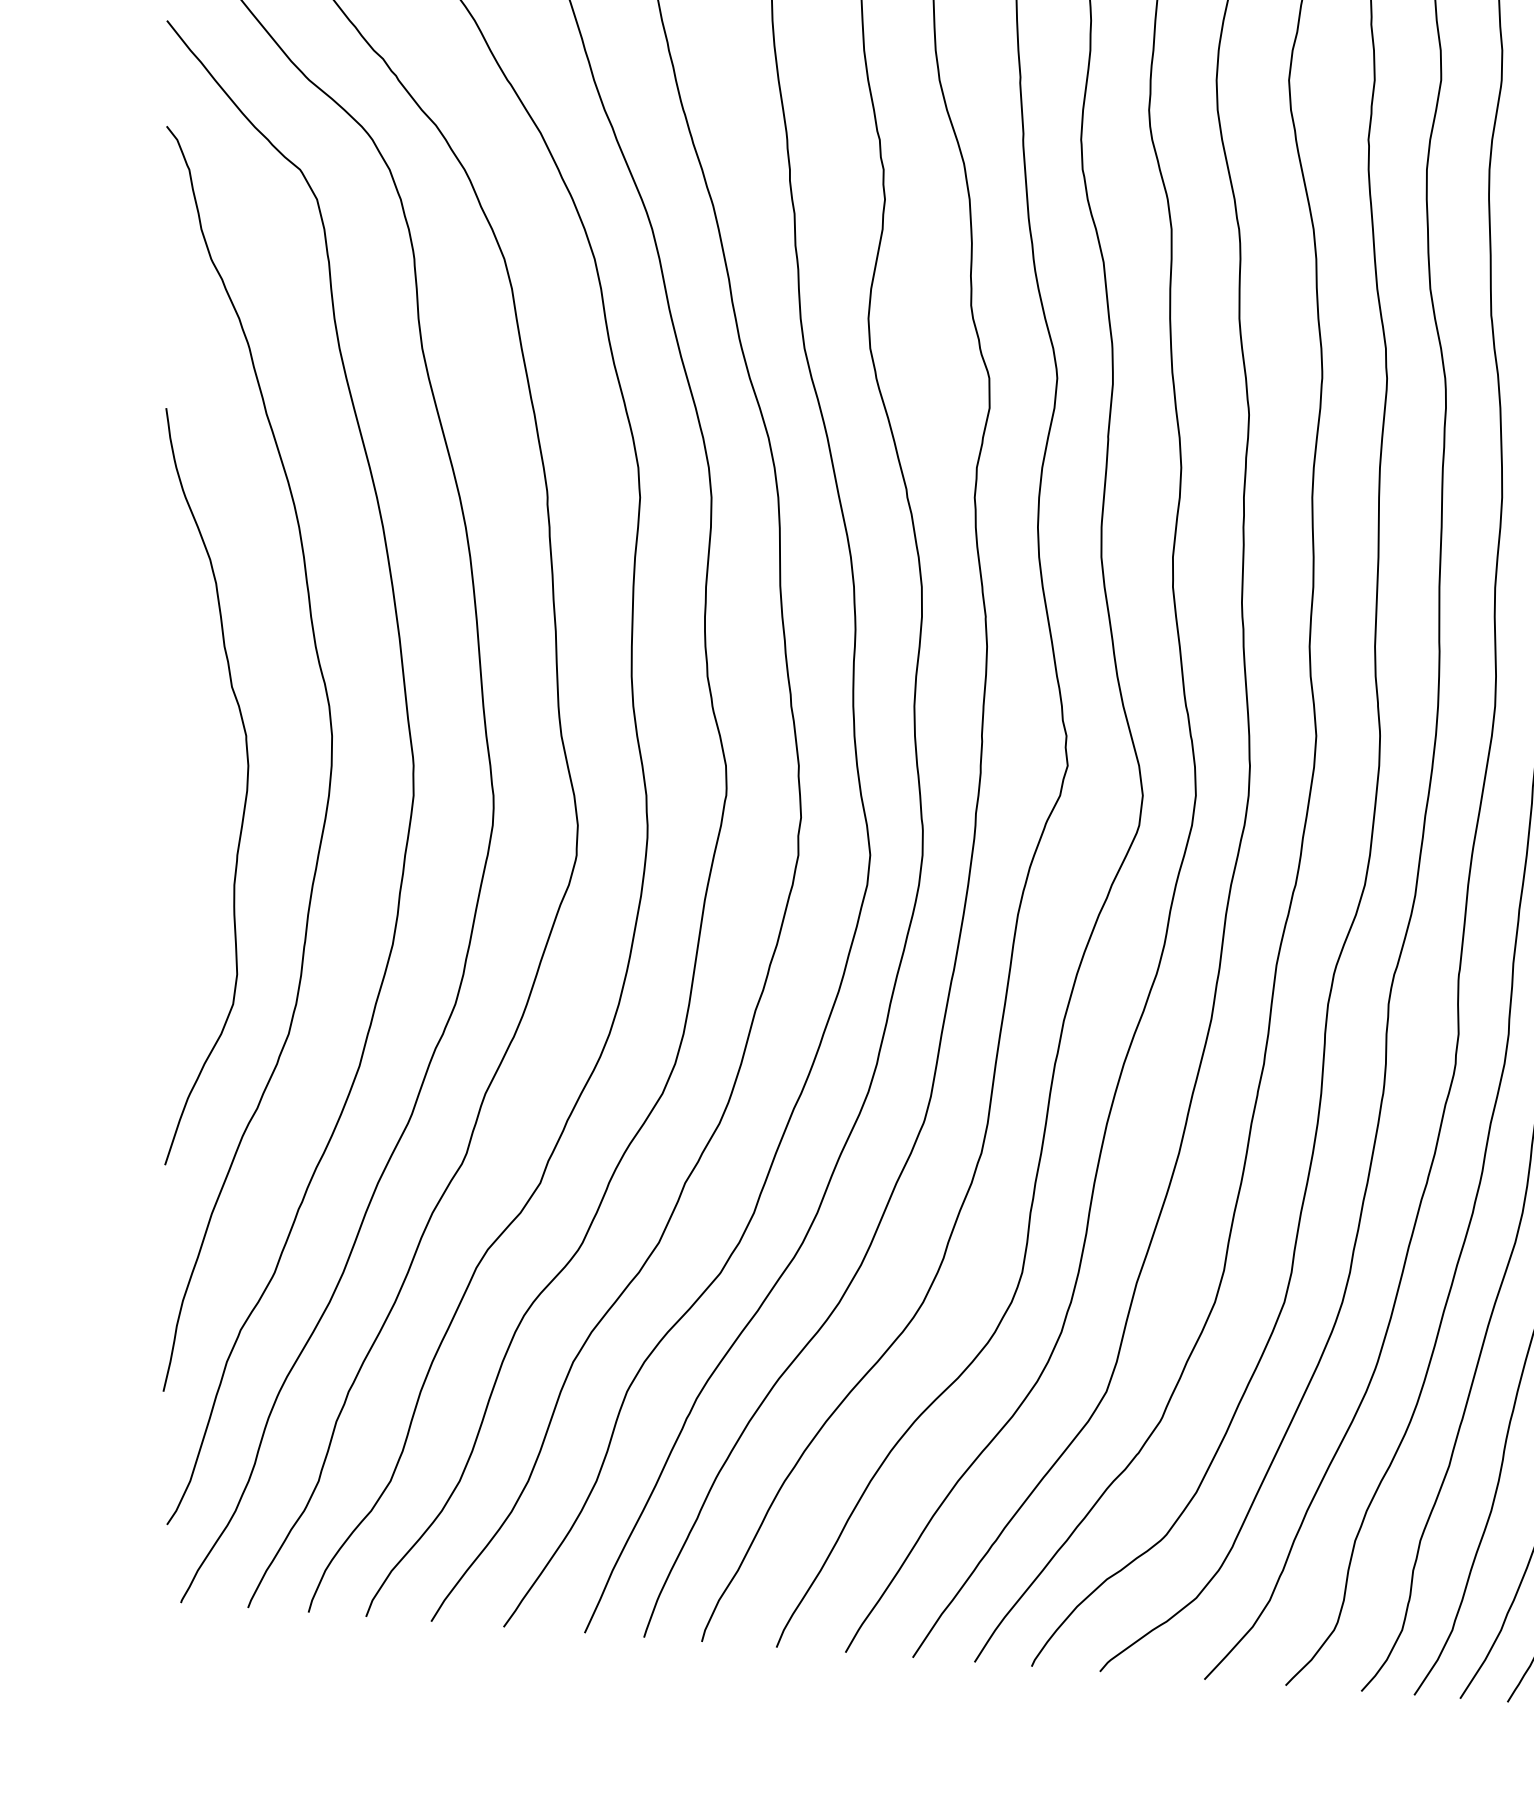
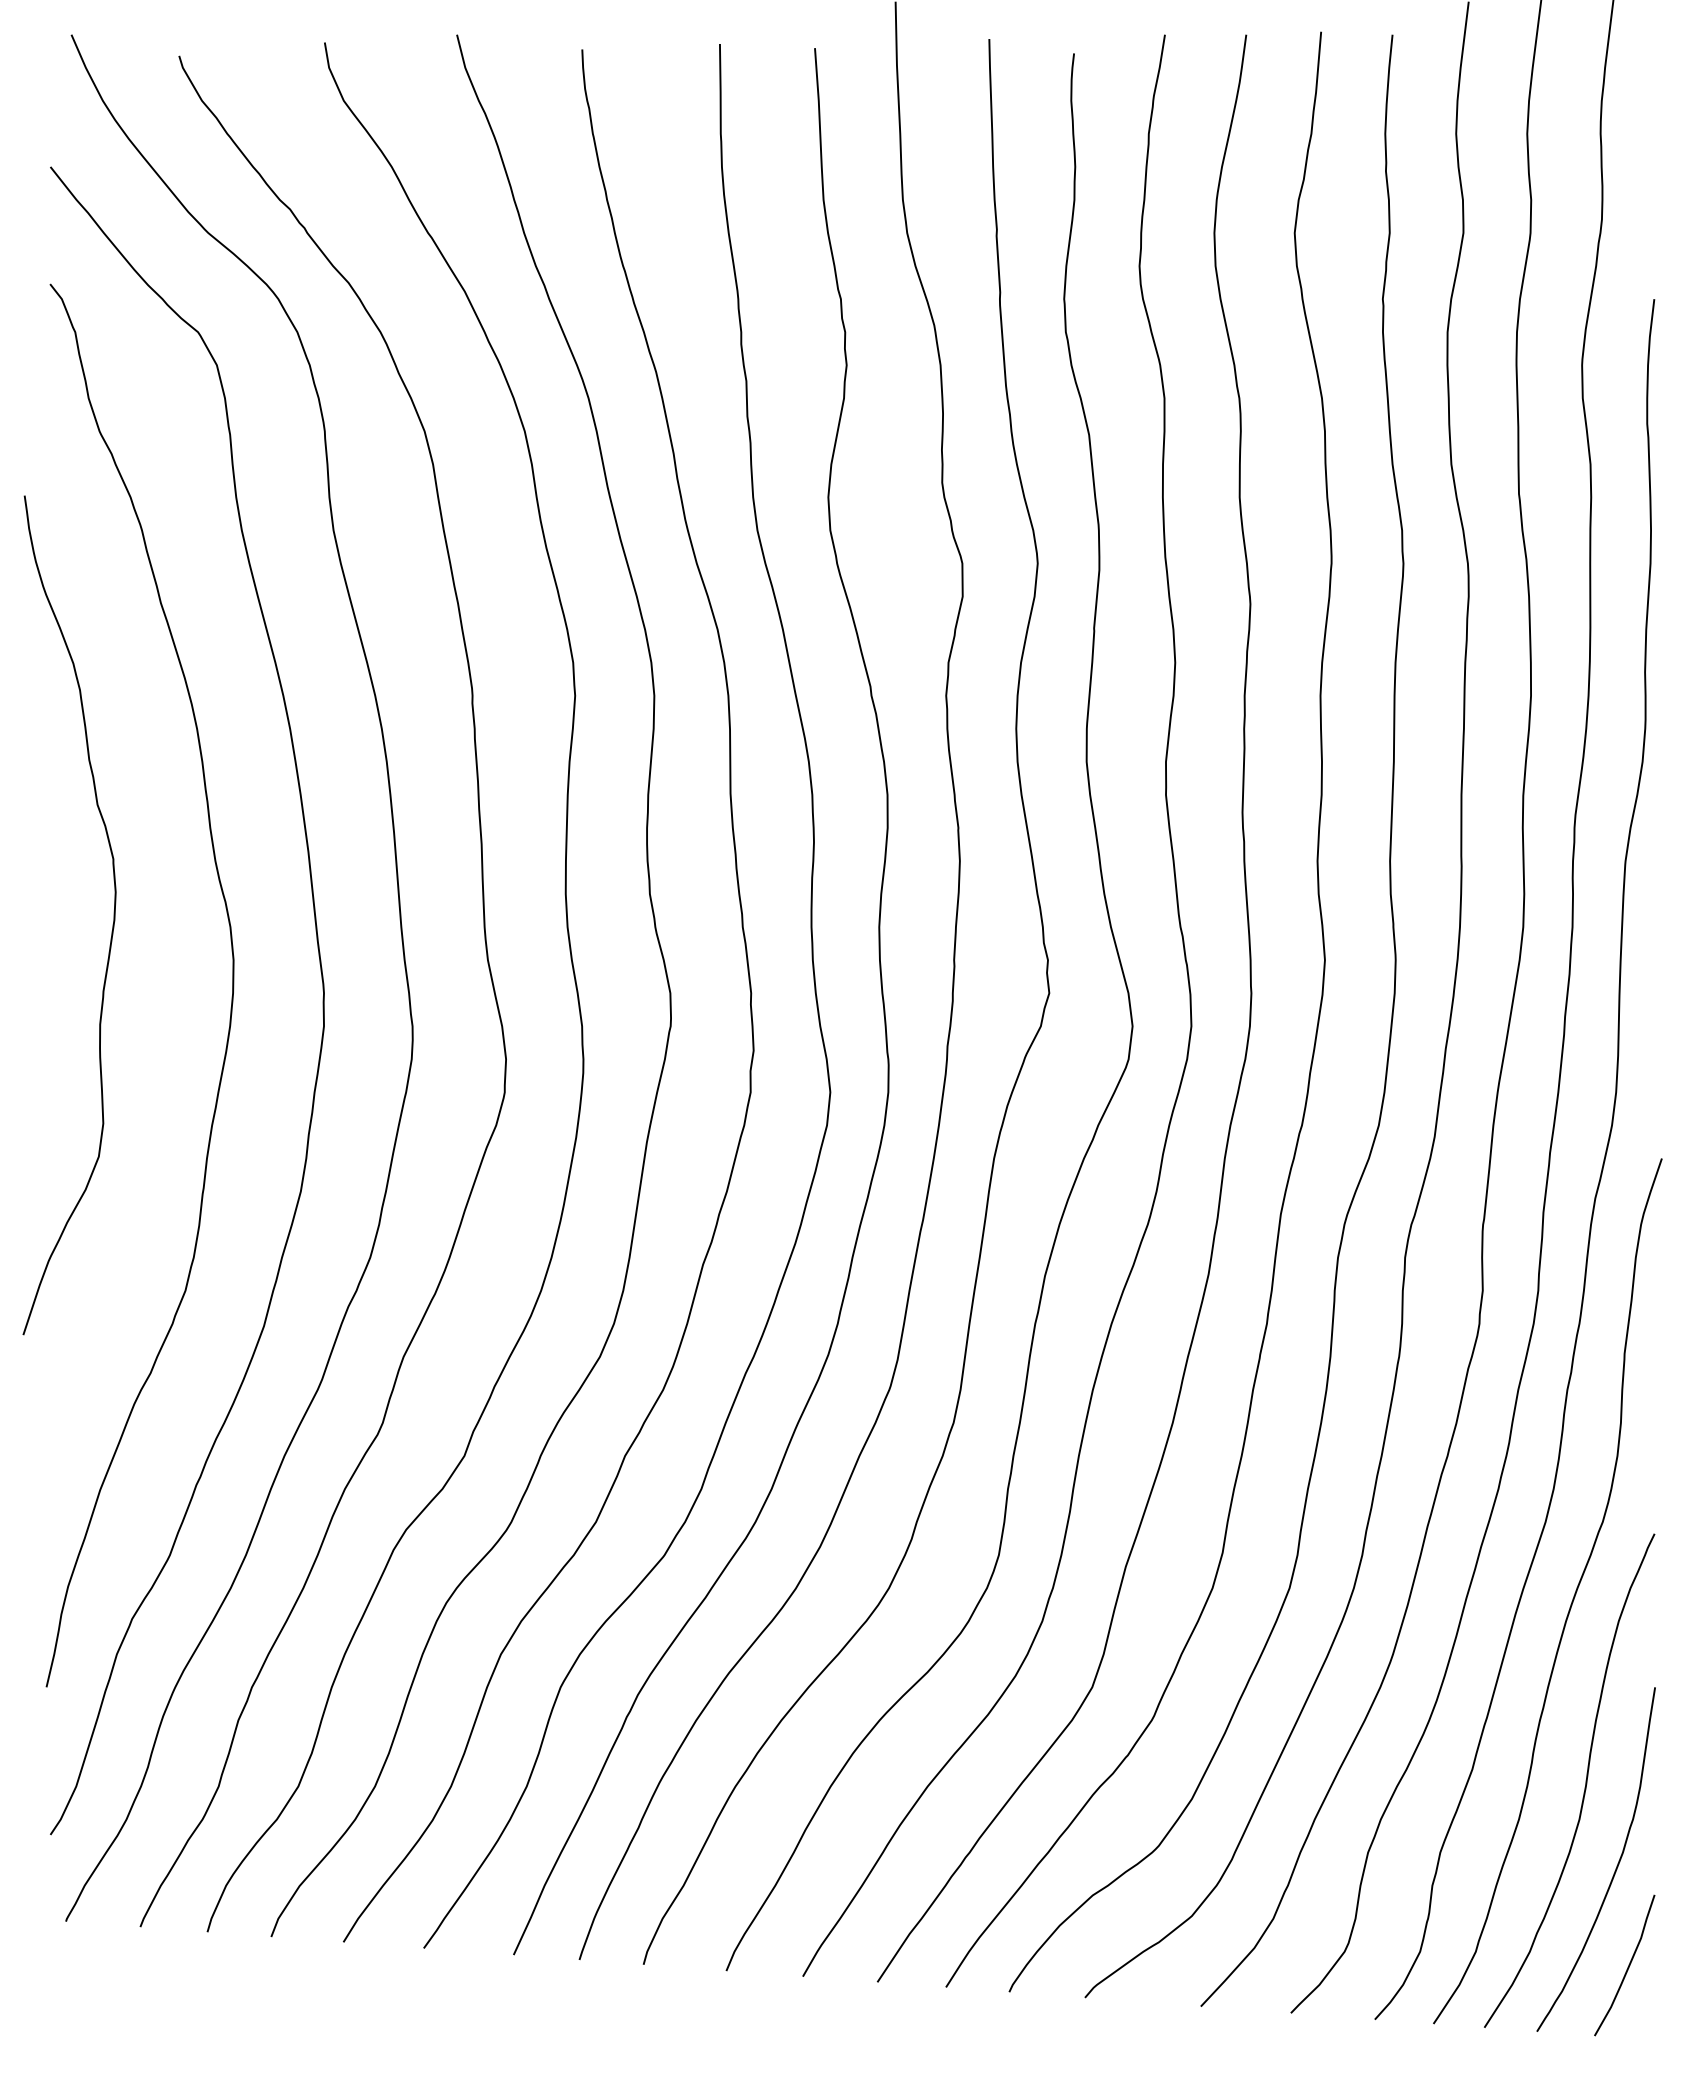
curve: (245, 794) -> (112, 924), moved

